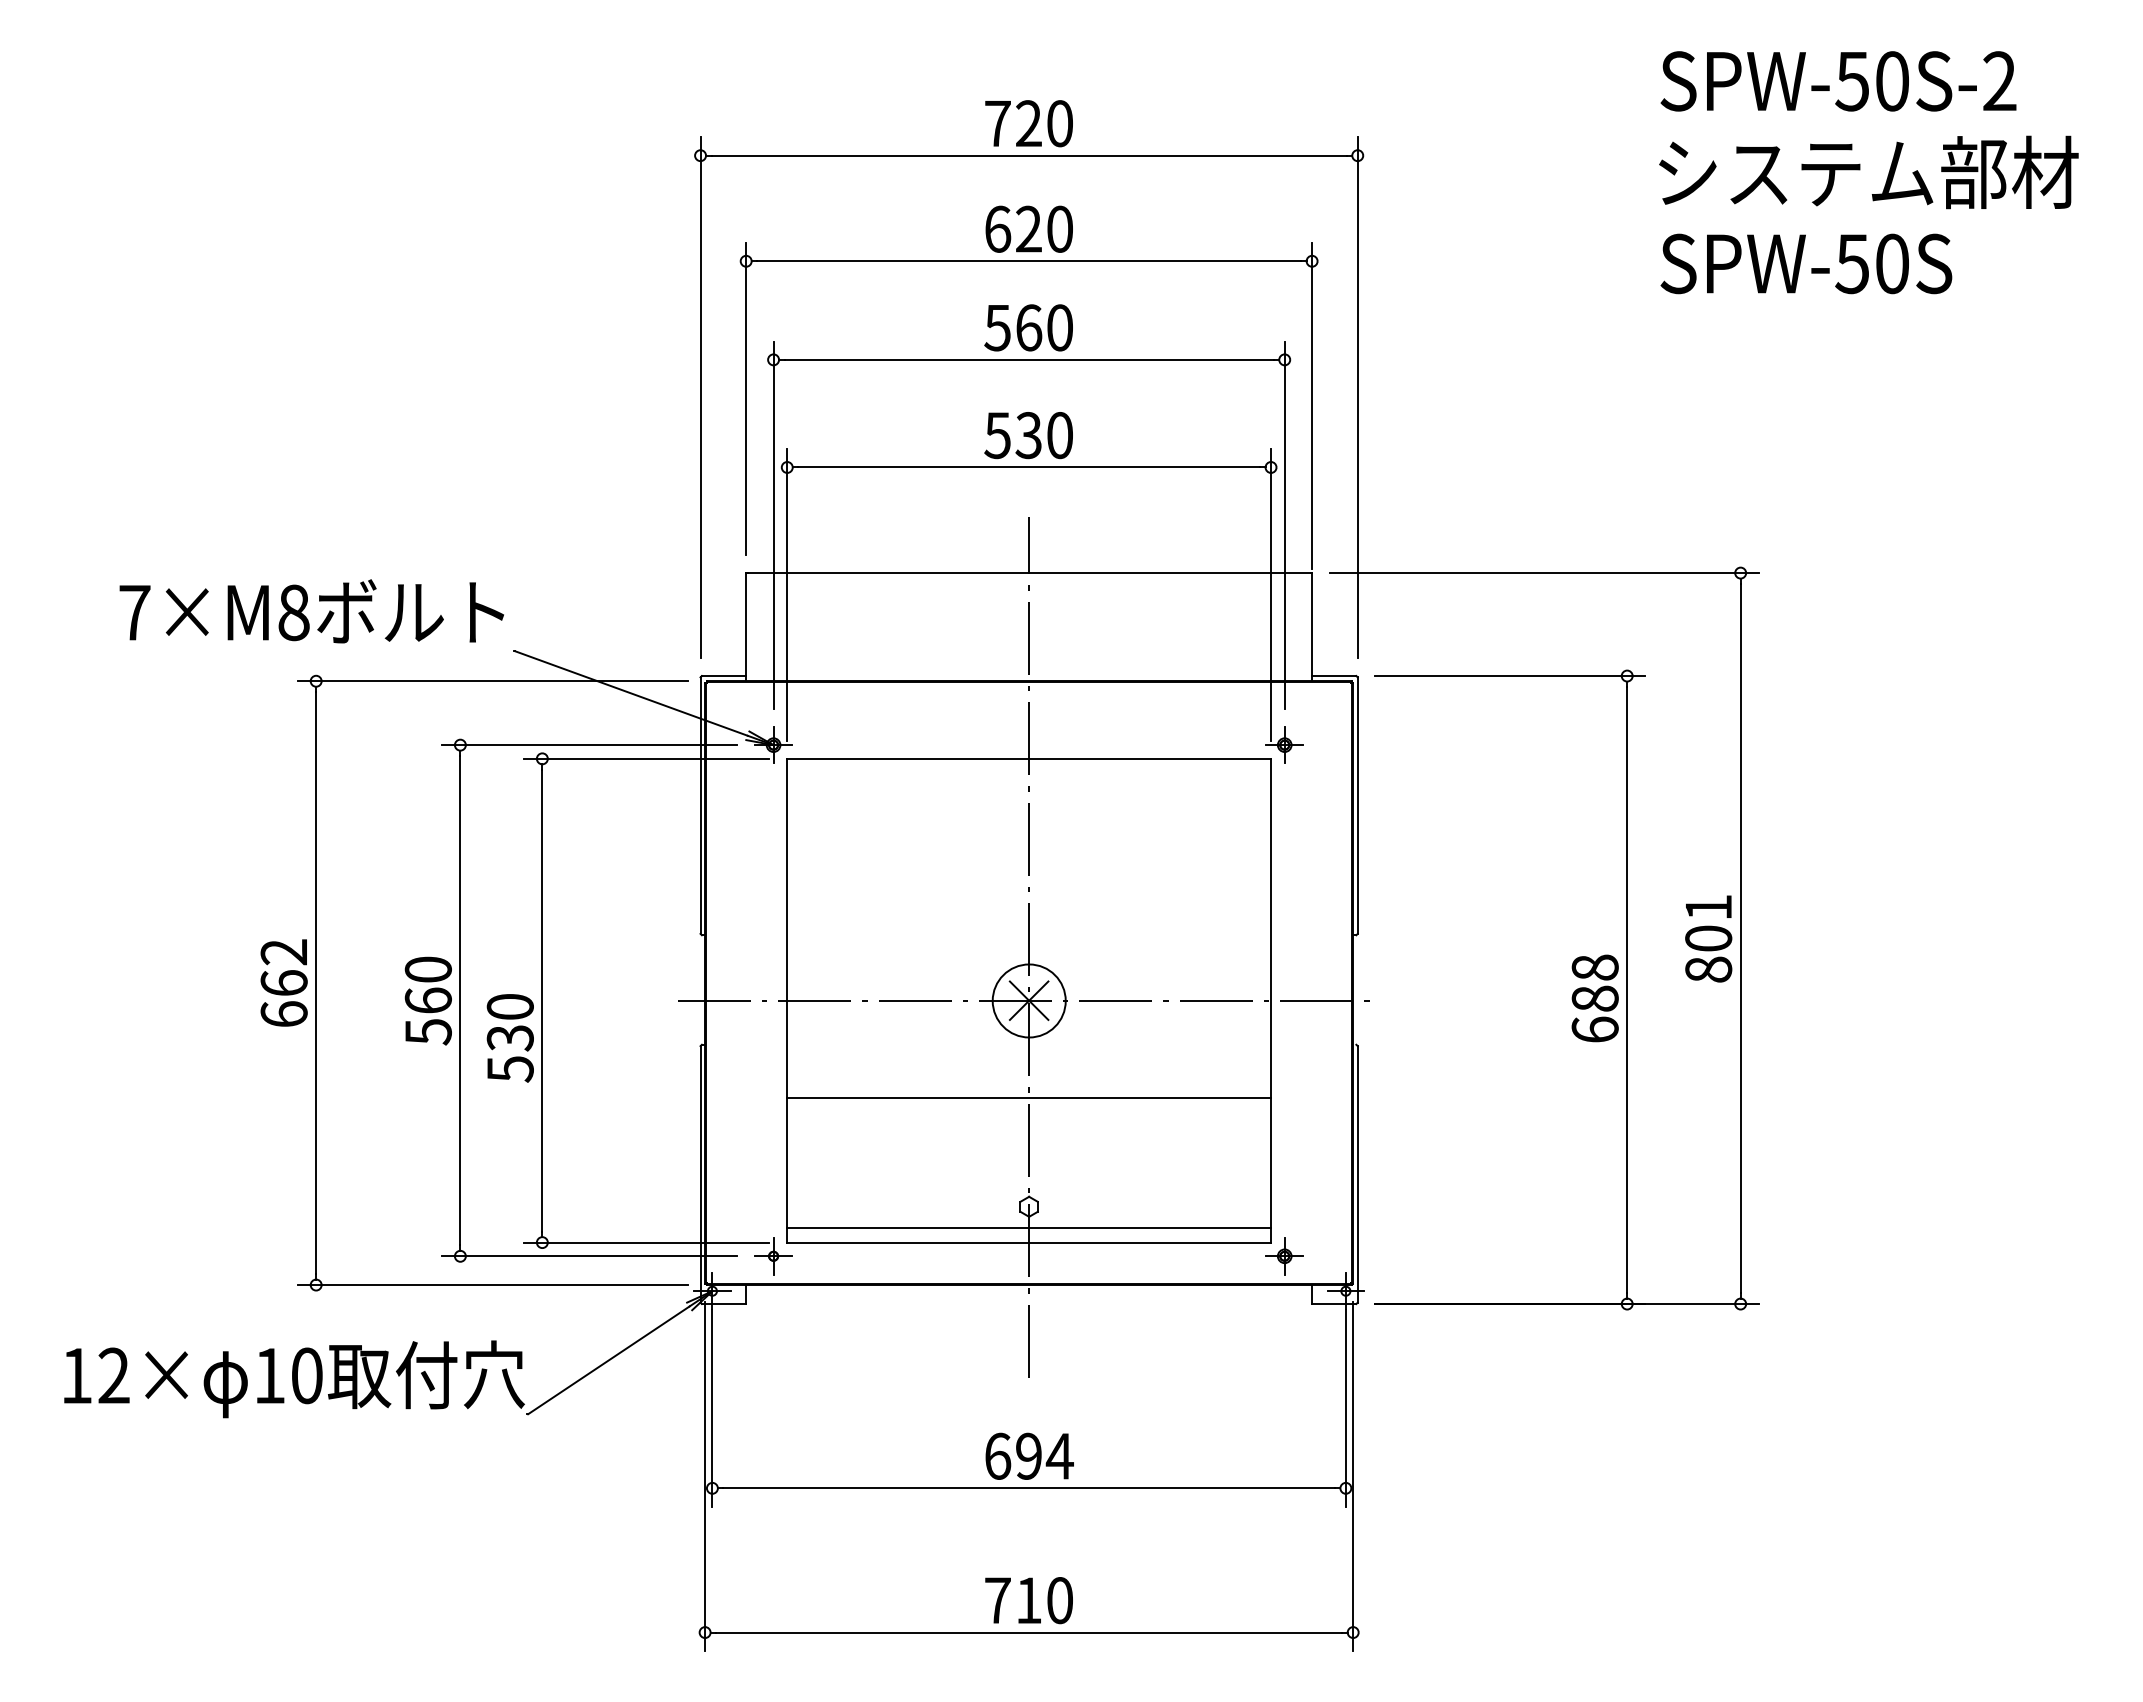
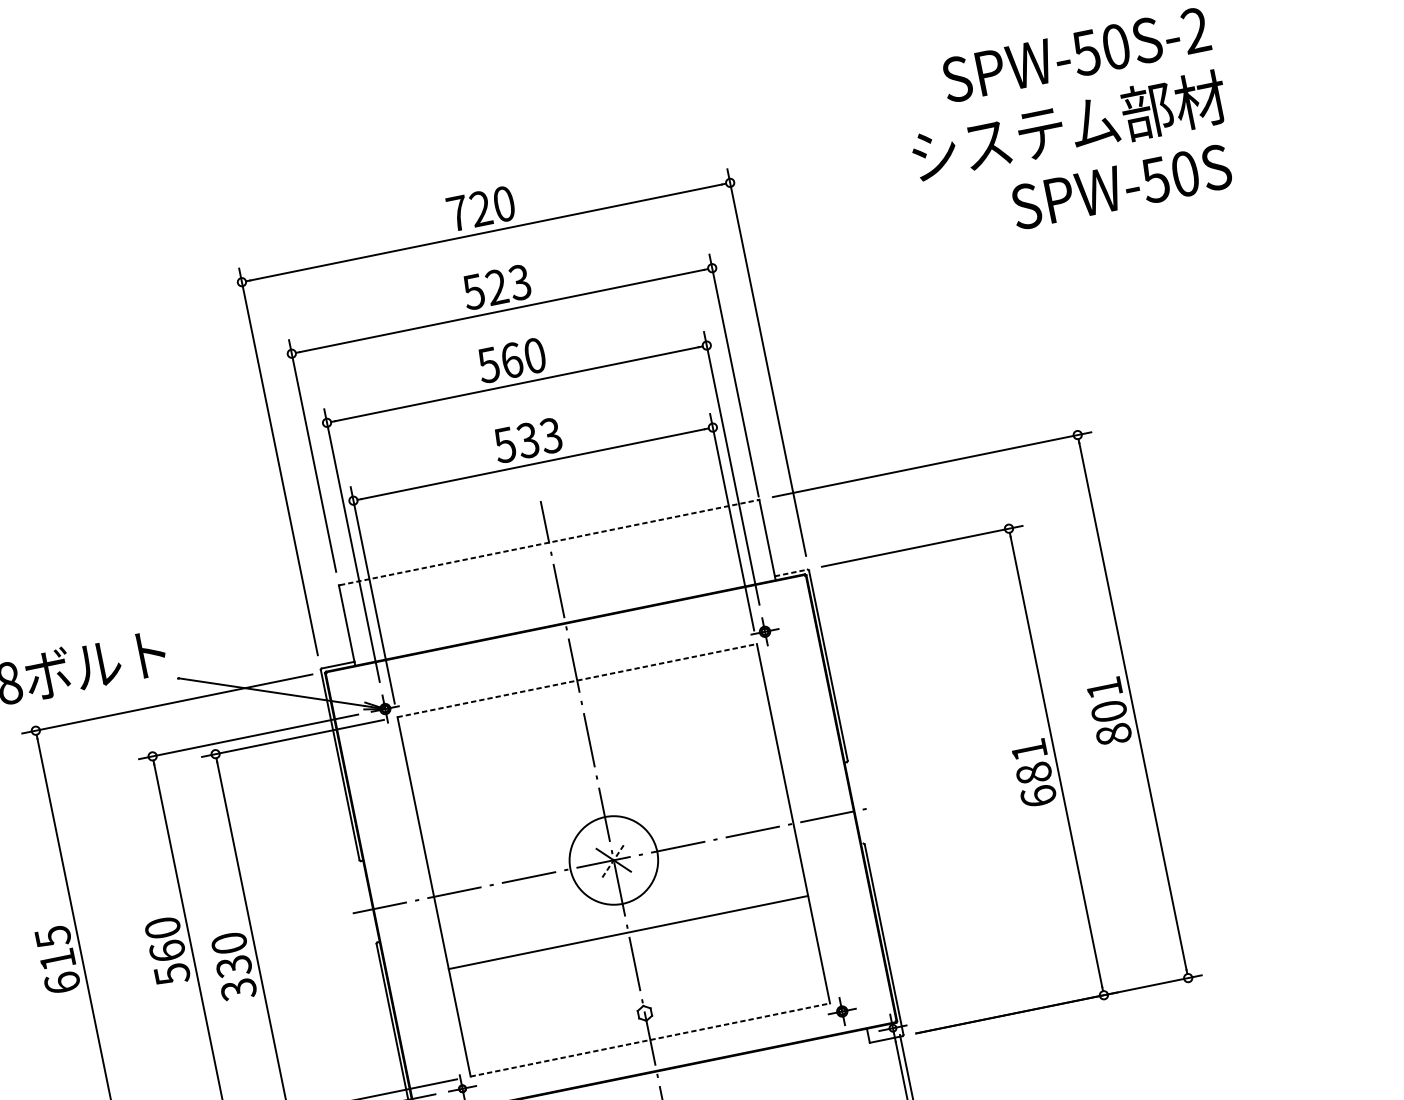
text: (1868, 172) -> (1069, 126), moved
text: (1028, 228) -> (496, 286), 620 -> 523
text: (1806, 263) -> (1121, 186), moved
text: (1059, 435) -> (550, 435), 530 -> 533
line: (1029, 573) -> (549, 542), solid -> dashed
line: (1334, 676) -> (791, 573), solid -> dashed
line: (1029, 758) -> (577, 680), solid -> dashed
text: (283, 967) -> (54, 948), 662 -> 615
text: (1594, 967) -> (1028, 750), 688 -> 681
circle: (1028, 1000) -> (613, 860), size x1.6
line: (1029, 1000) -> (614, 860), solid -> dashed
text: (509, 1069) -> (238, 989), 530 -> 330
line: (1029, 1228) -> (648, 1029), removed
line: (1029, 1242) -> (650, 1039), solid -> dashed

